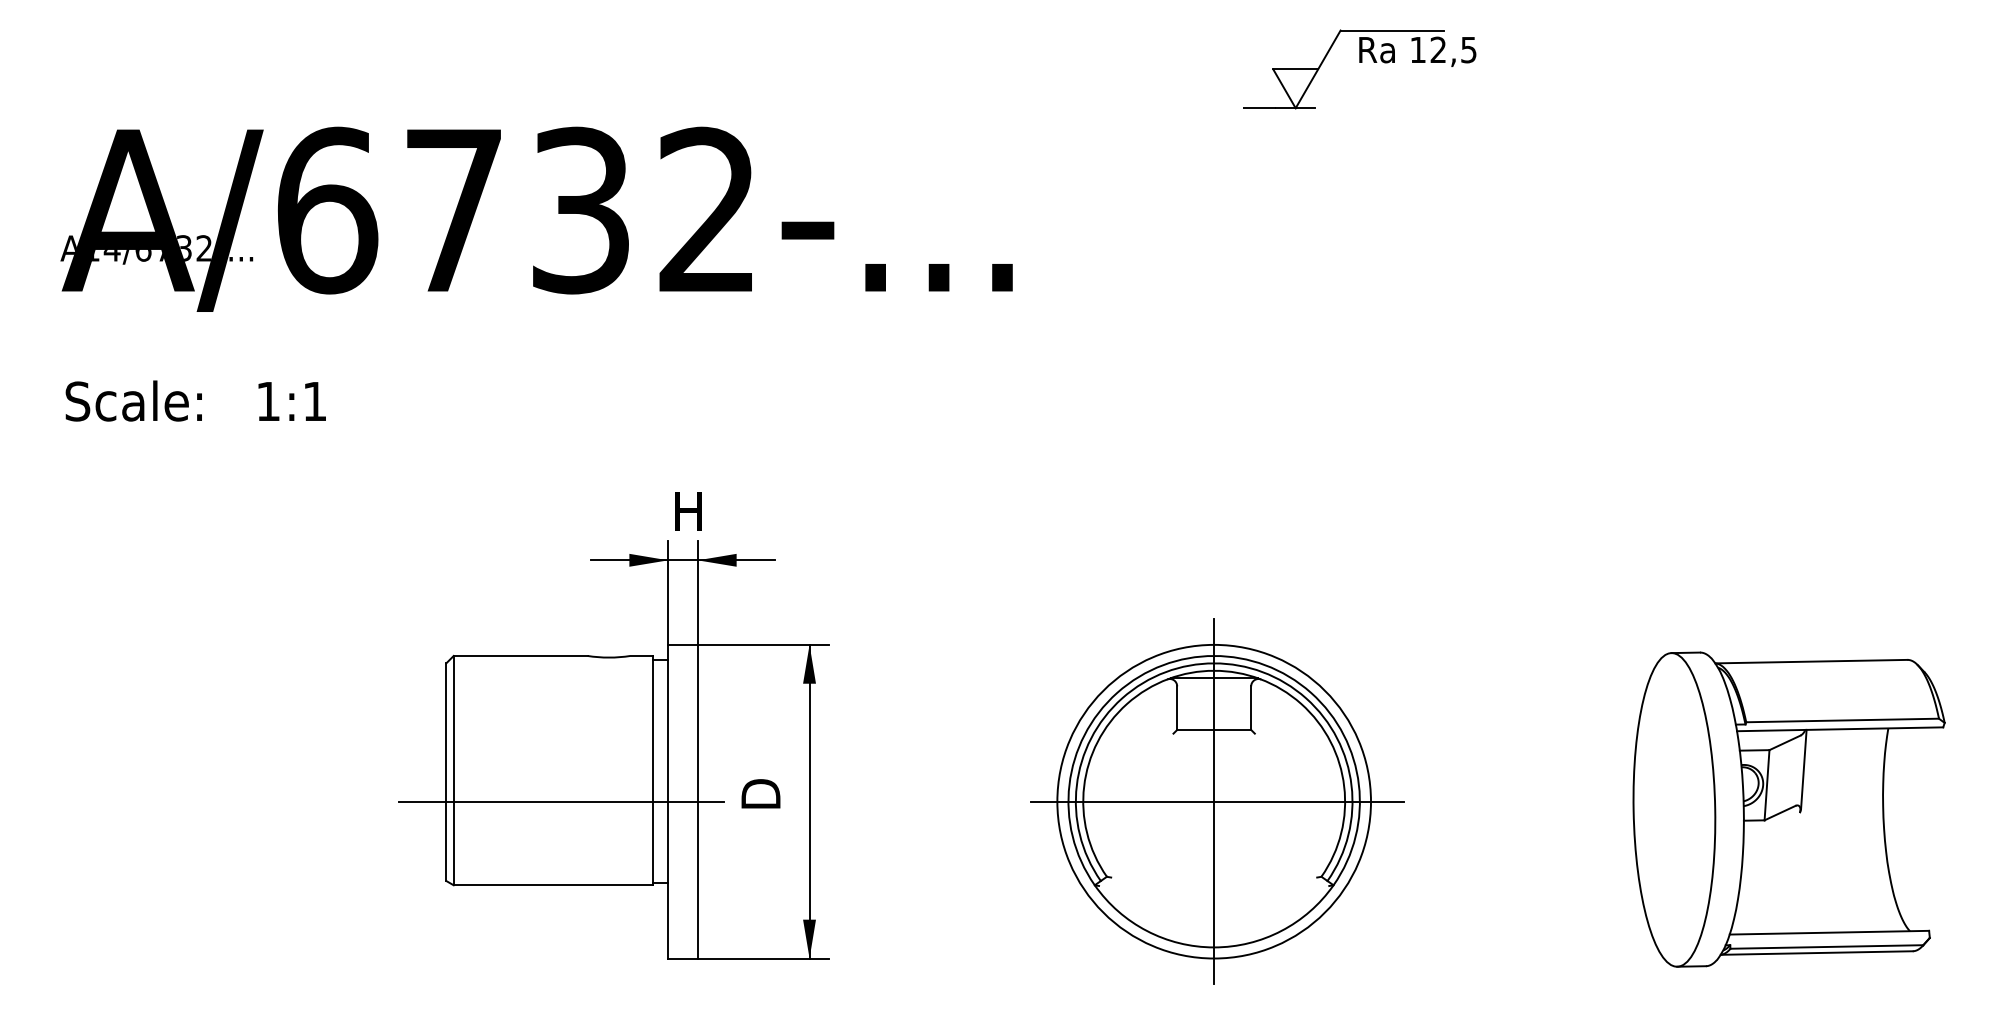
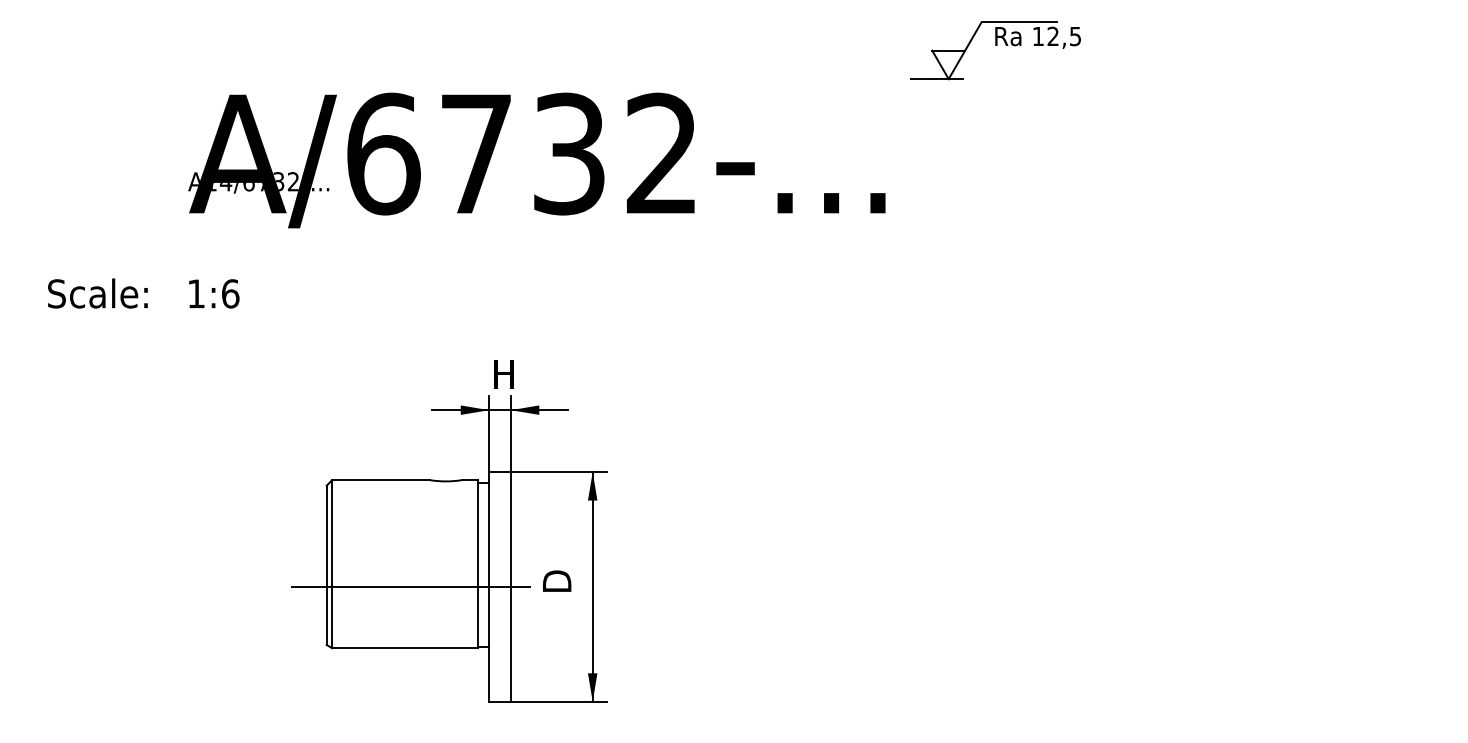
text: (536, 219) -> (536, 160), moved
text: (314, 400) -> (230, 293), 1:1 -> 1:6
part: (1217, 801) -> (891, 586), removed
part: (1788, 809) -> (1309, 592), removed

